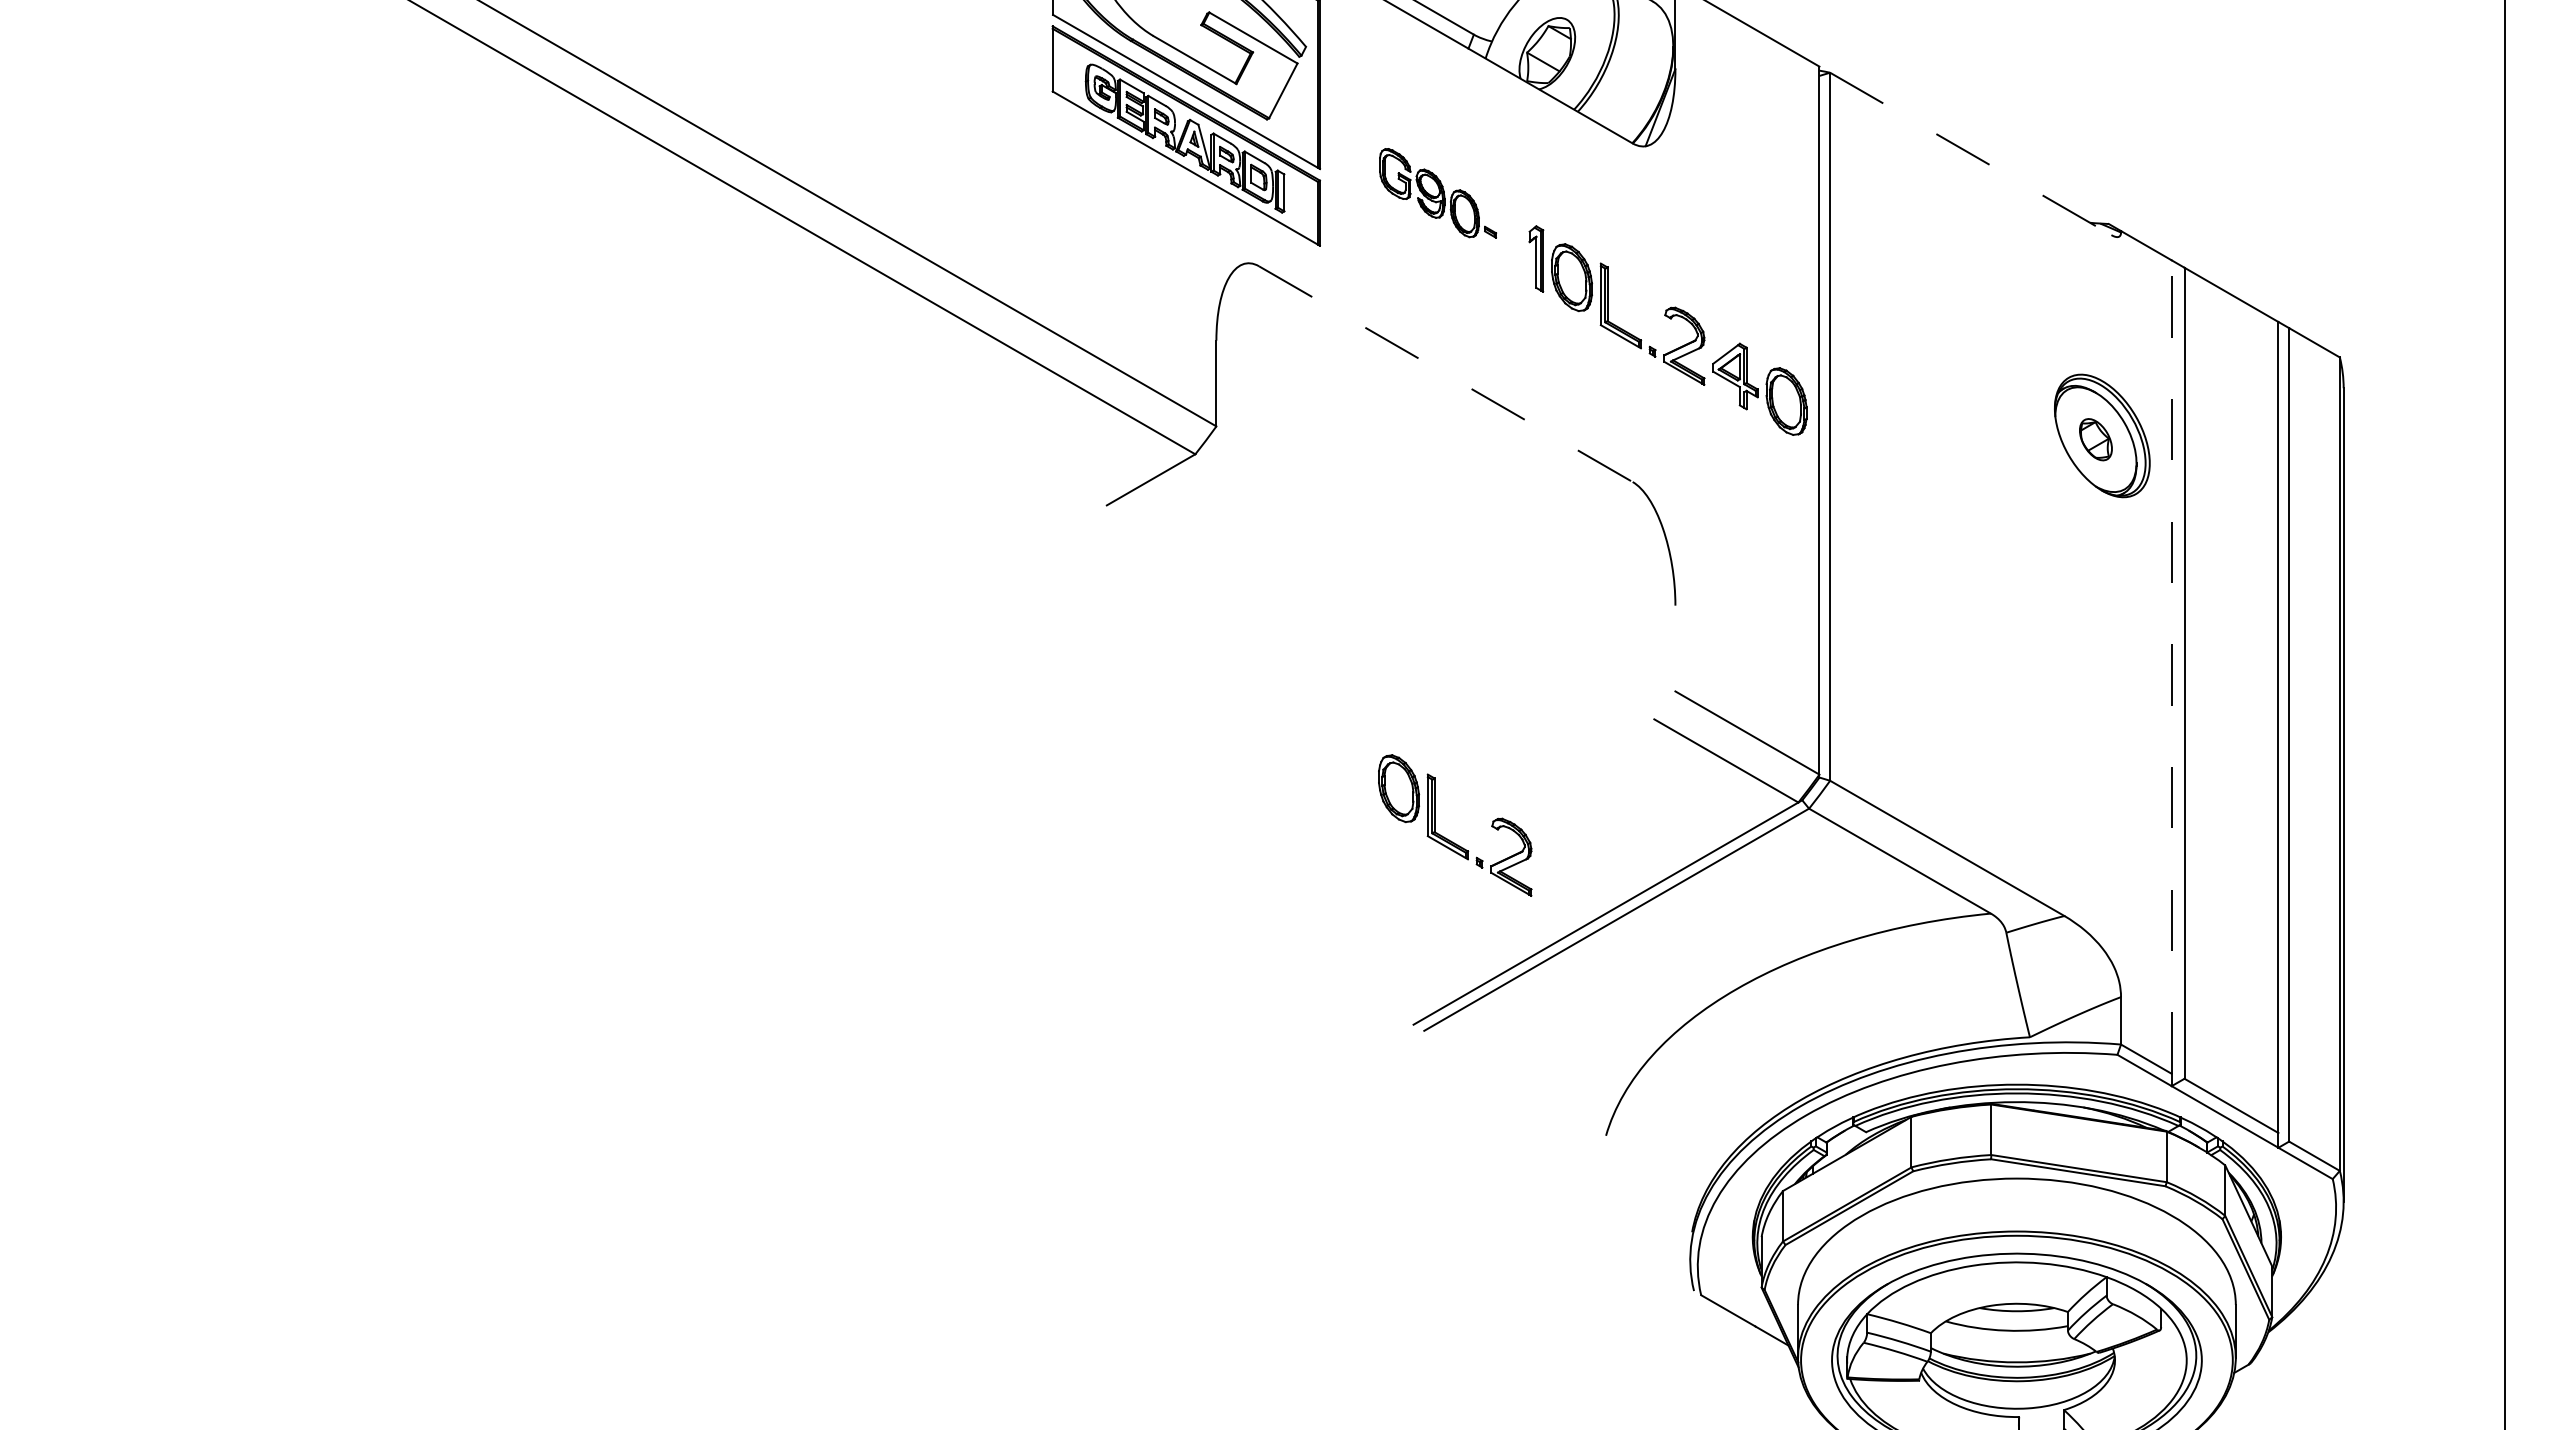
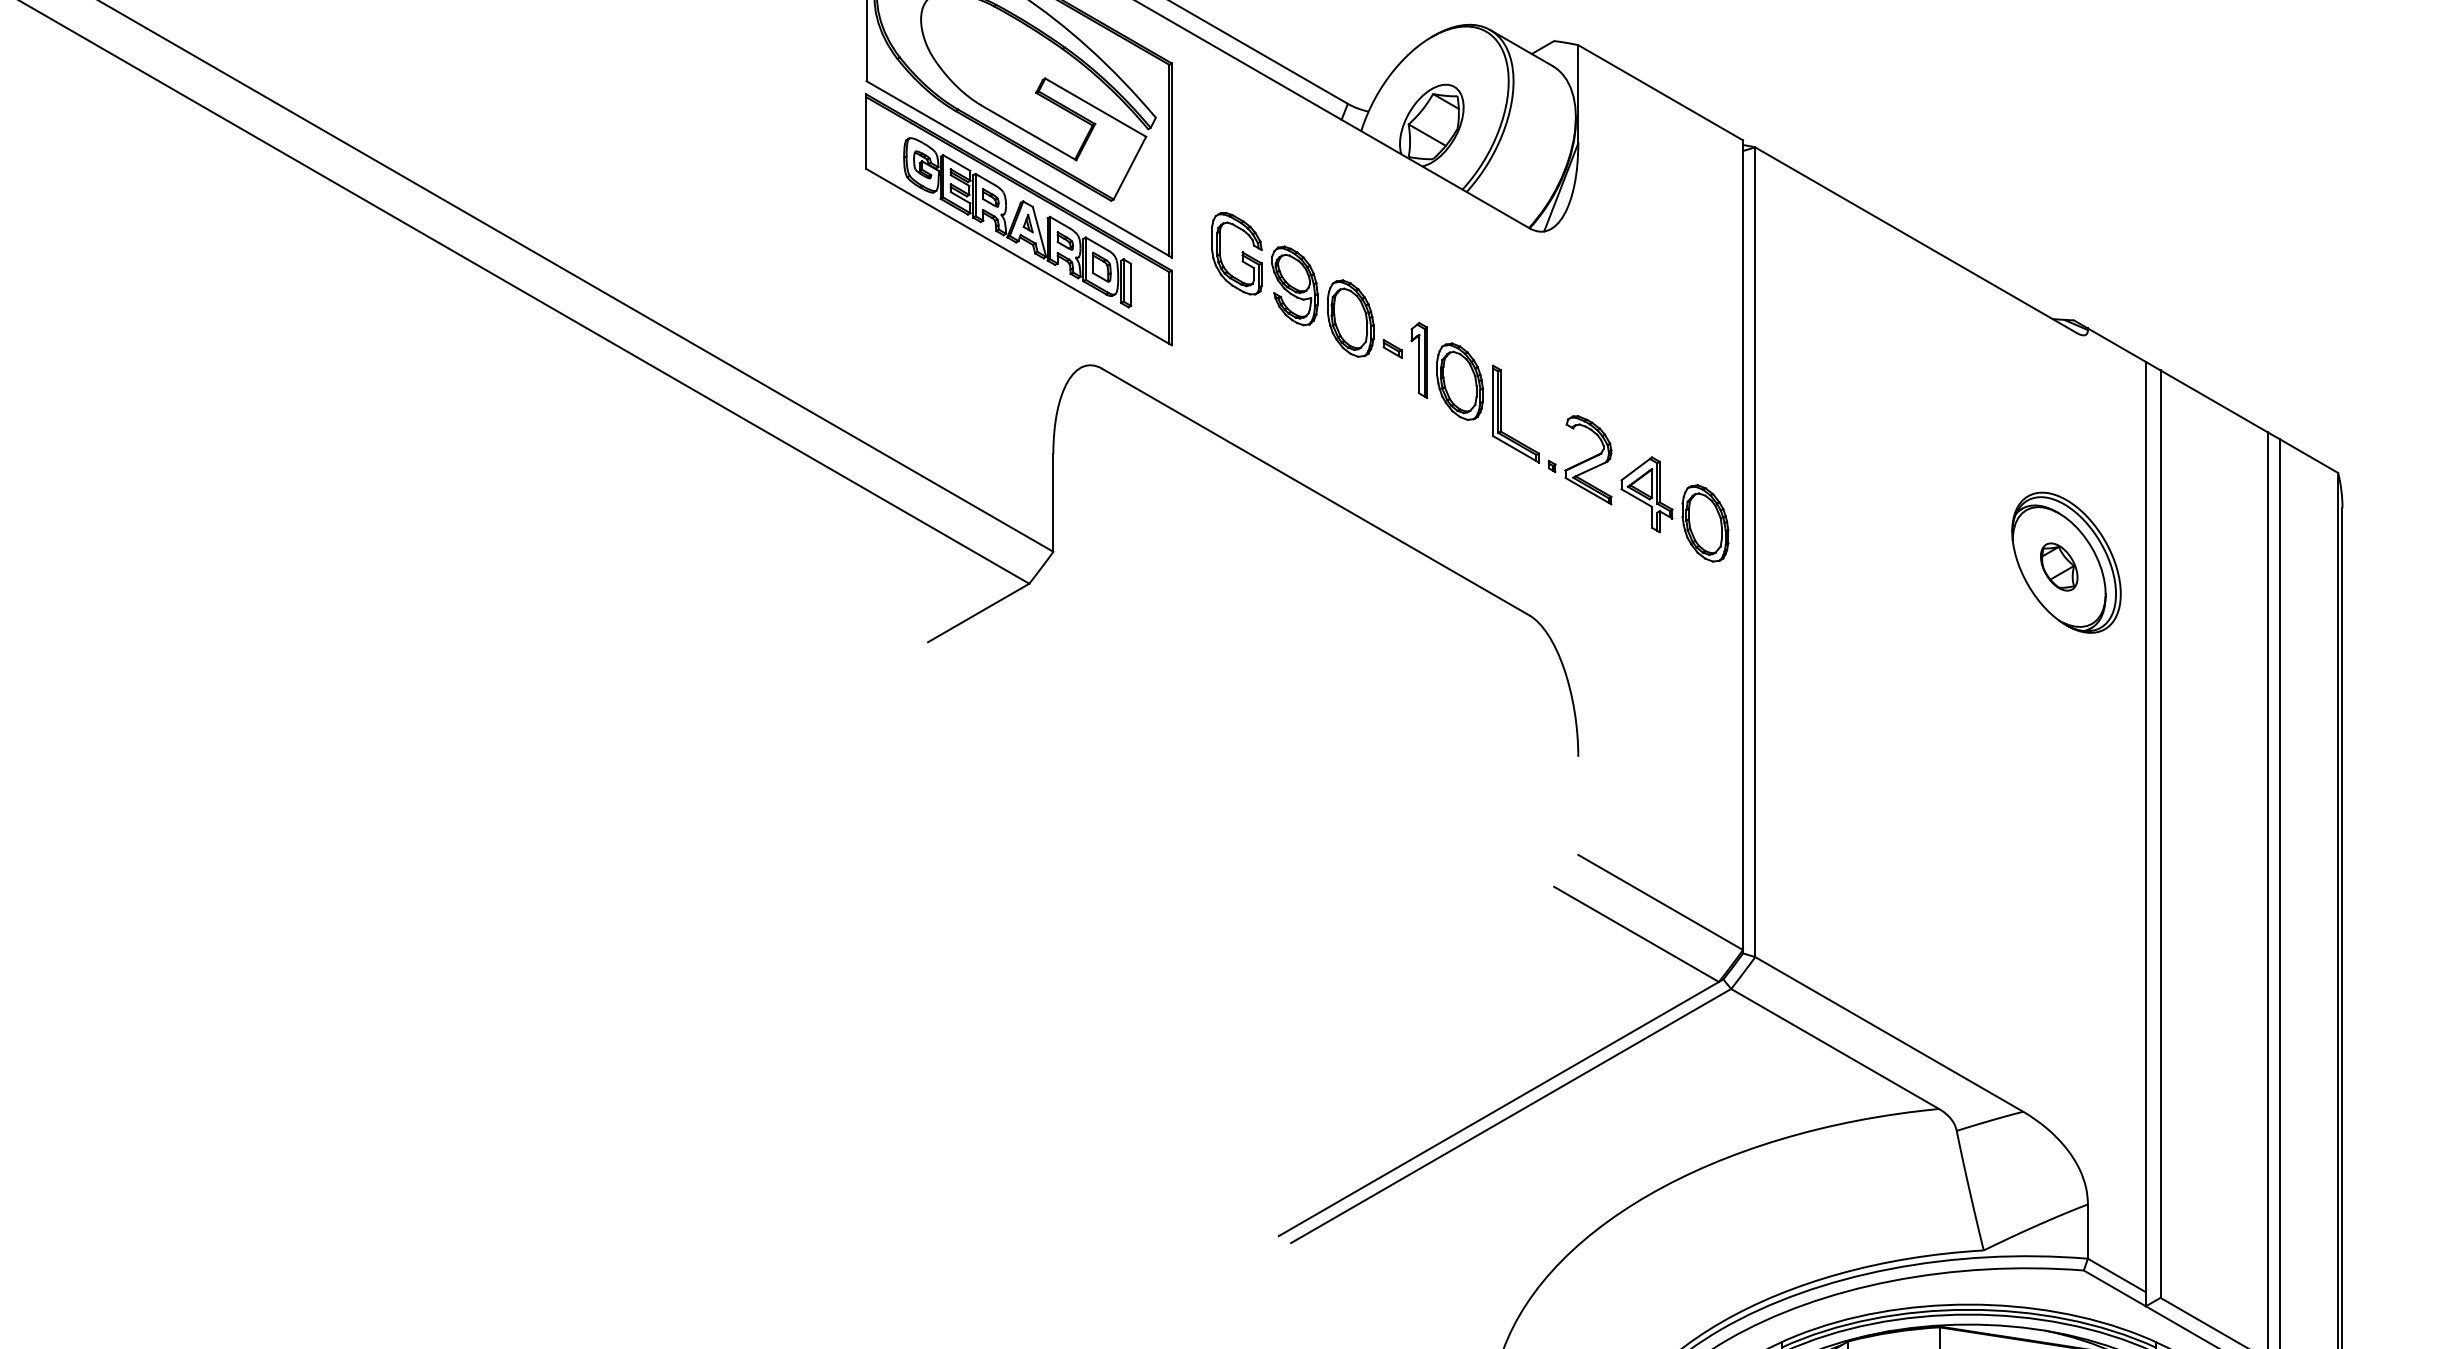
line: (1971, 154) -> (1916, 240), dashed -> solid
part: (1437, 193) -> (1306, 285), size x1.43
line: (1445, 374) -> (1315, 492), dashed -> solid
line: (2171, 667) -> (2145, 827), dashed -> solid
part: (1449, 839) -> (1319, 1024), removed

